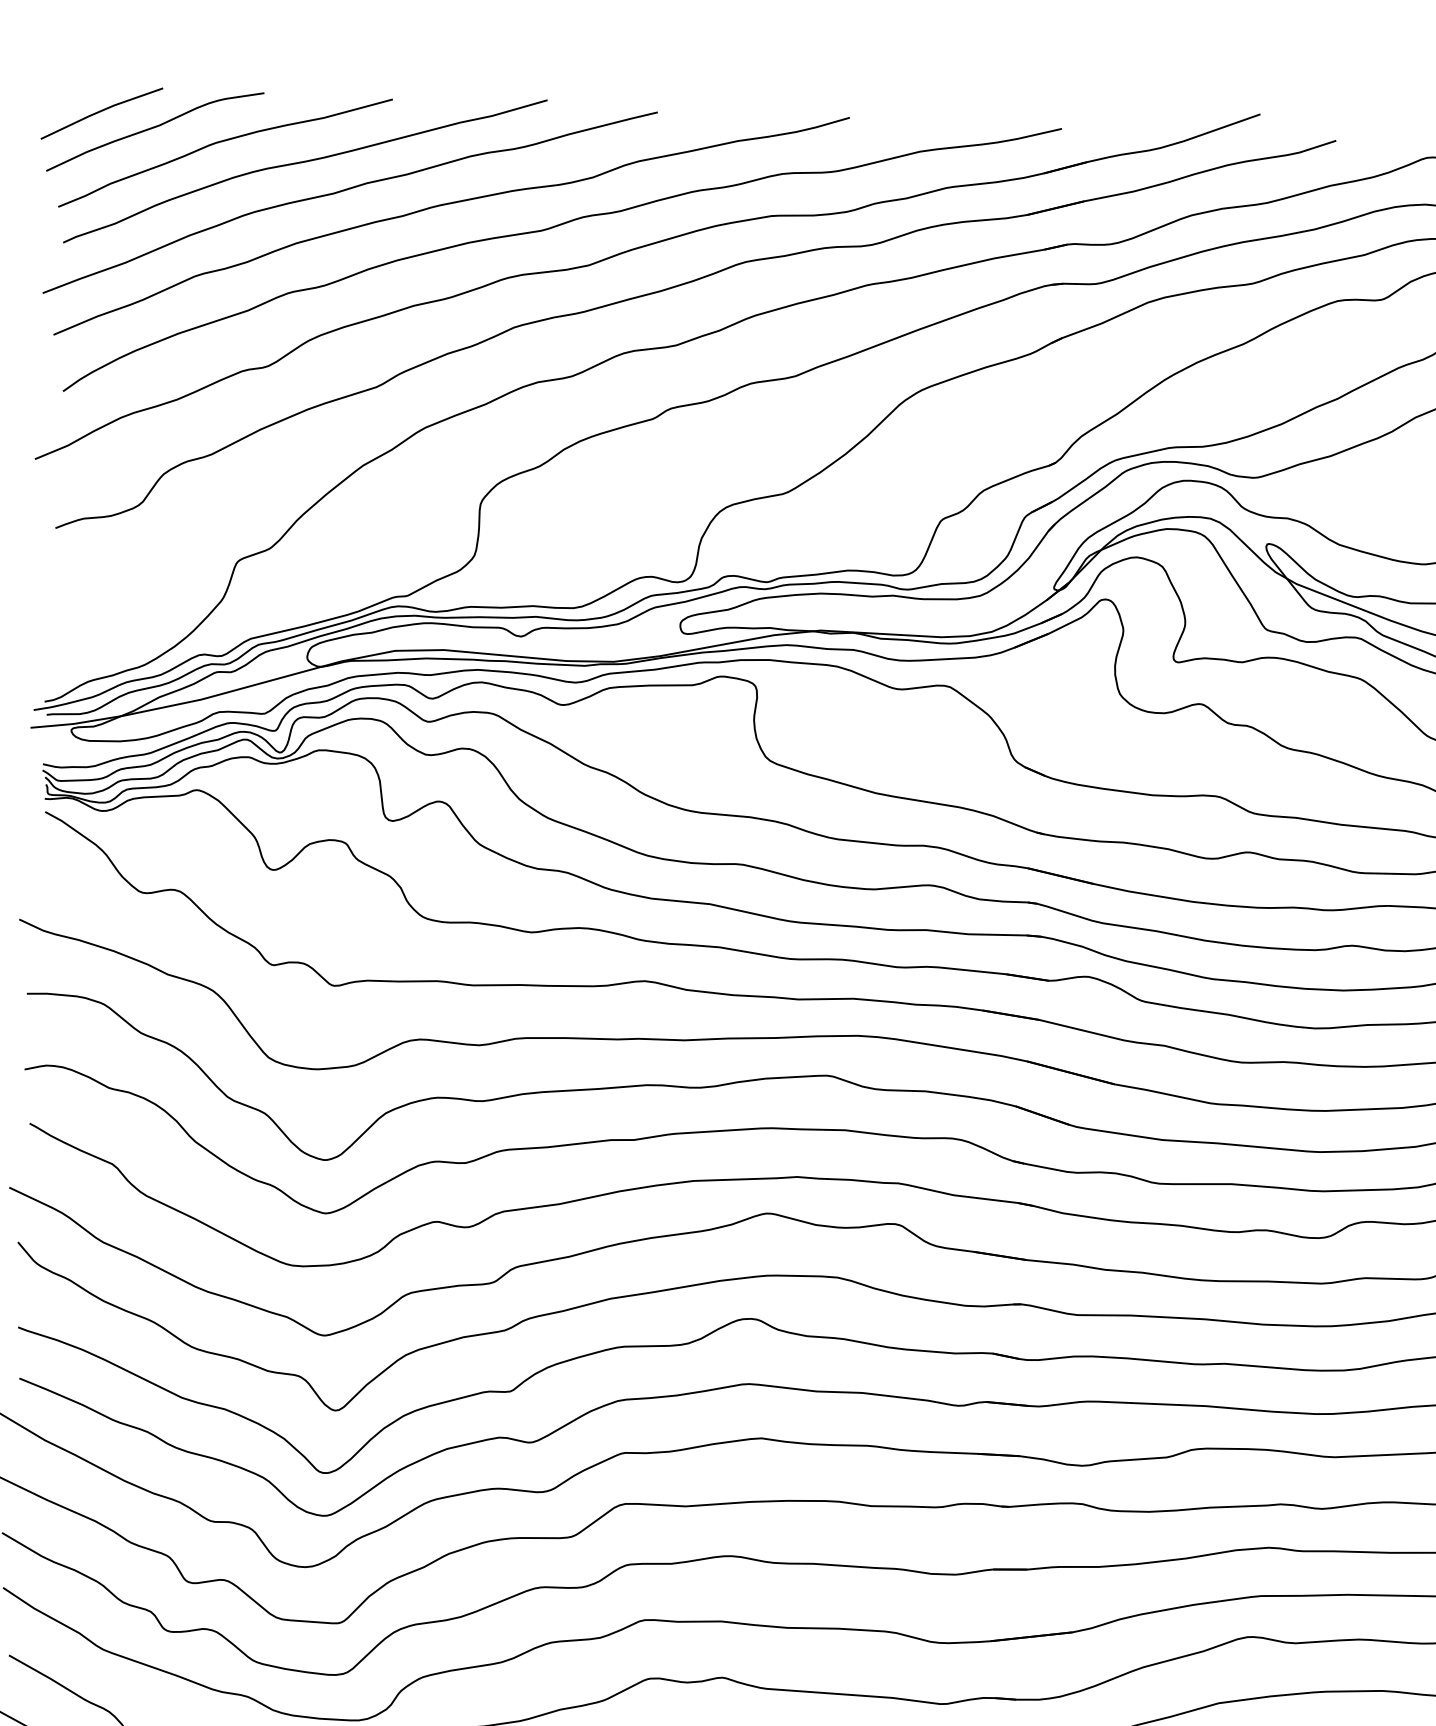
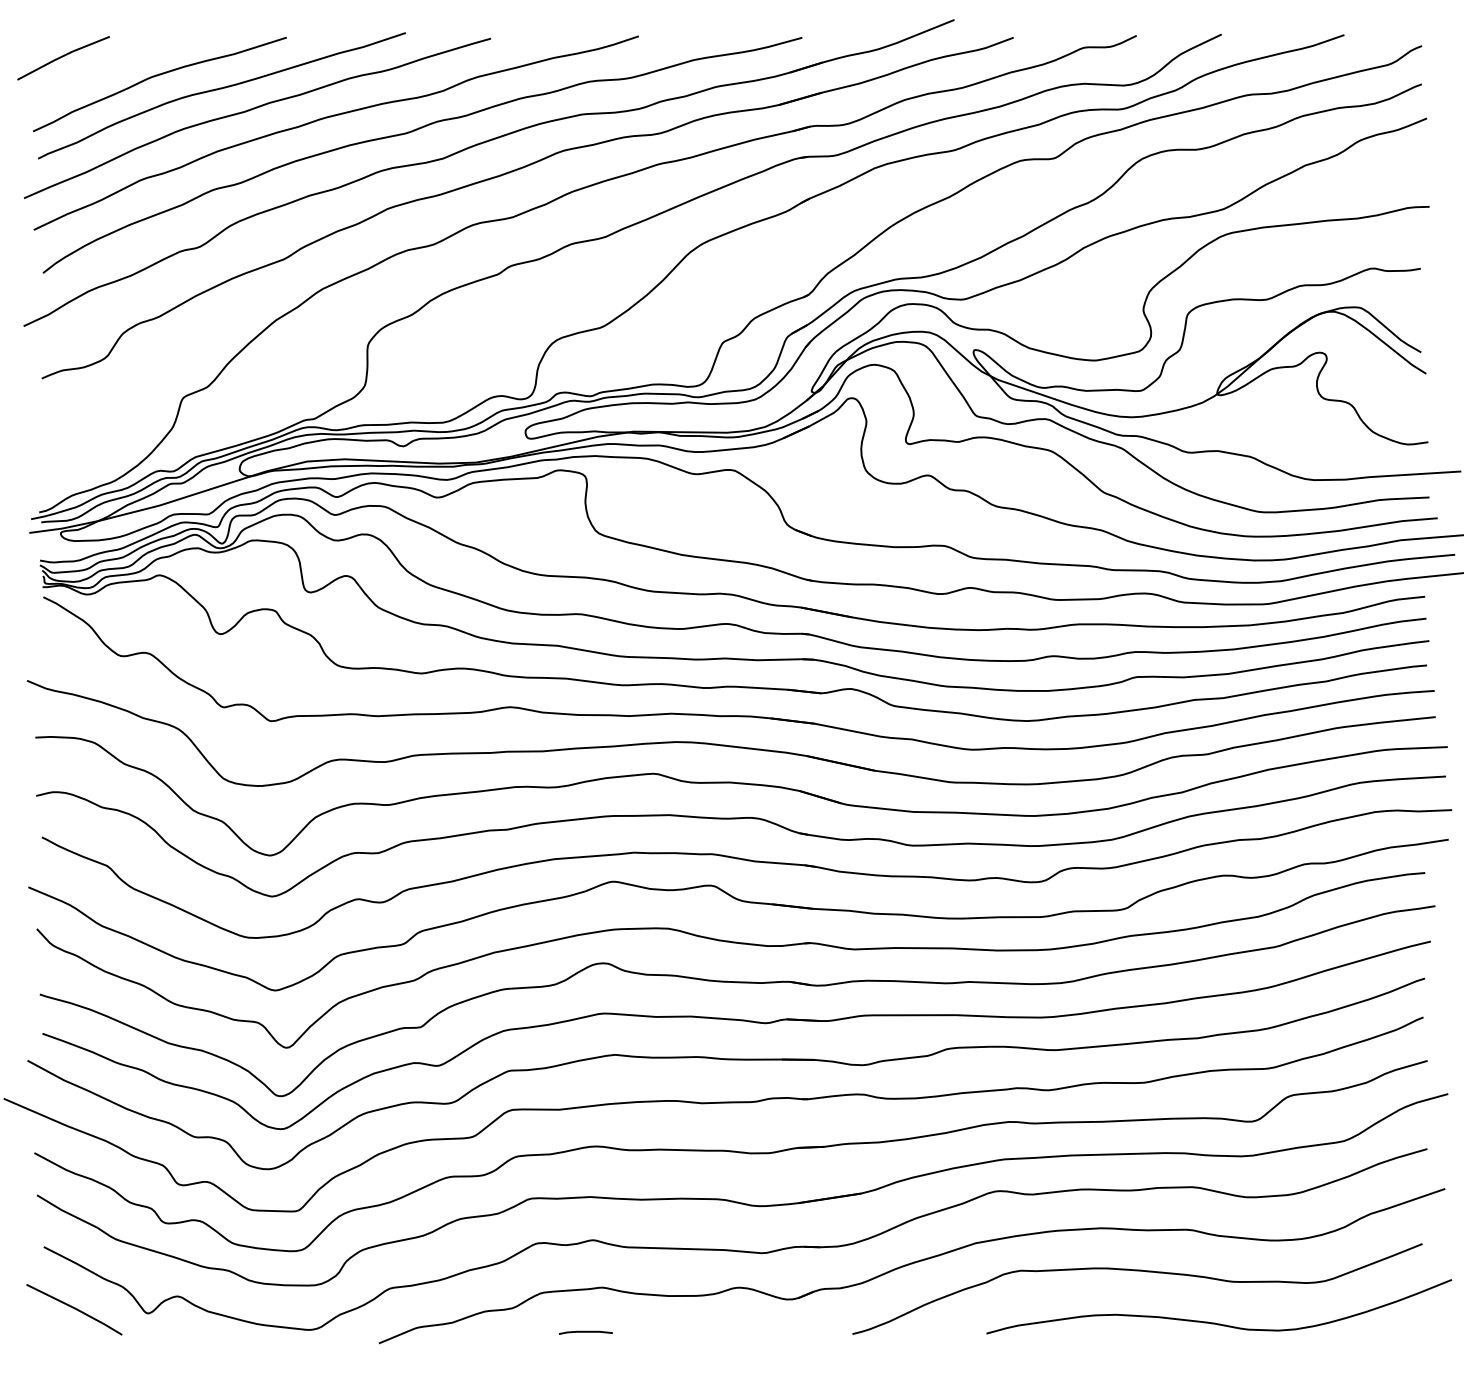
curve: (153, 129) -> (103, 68), removed

